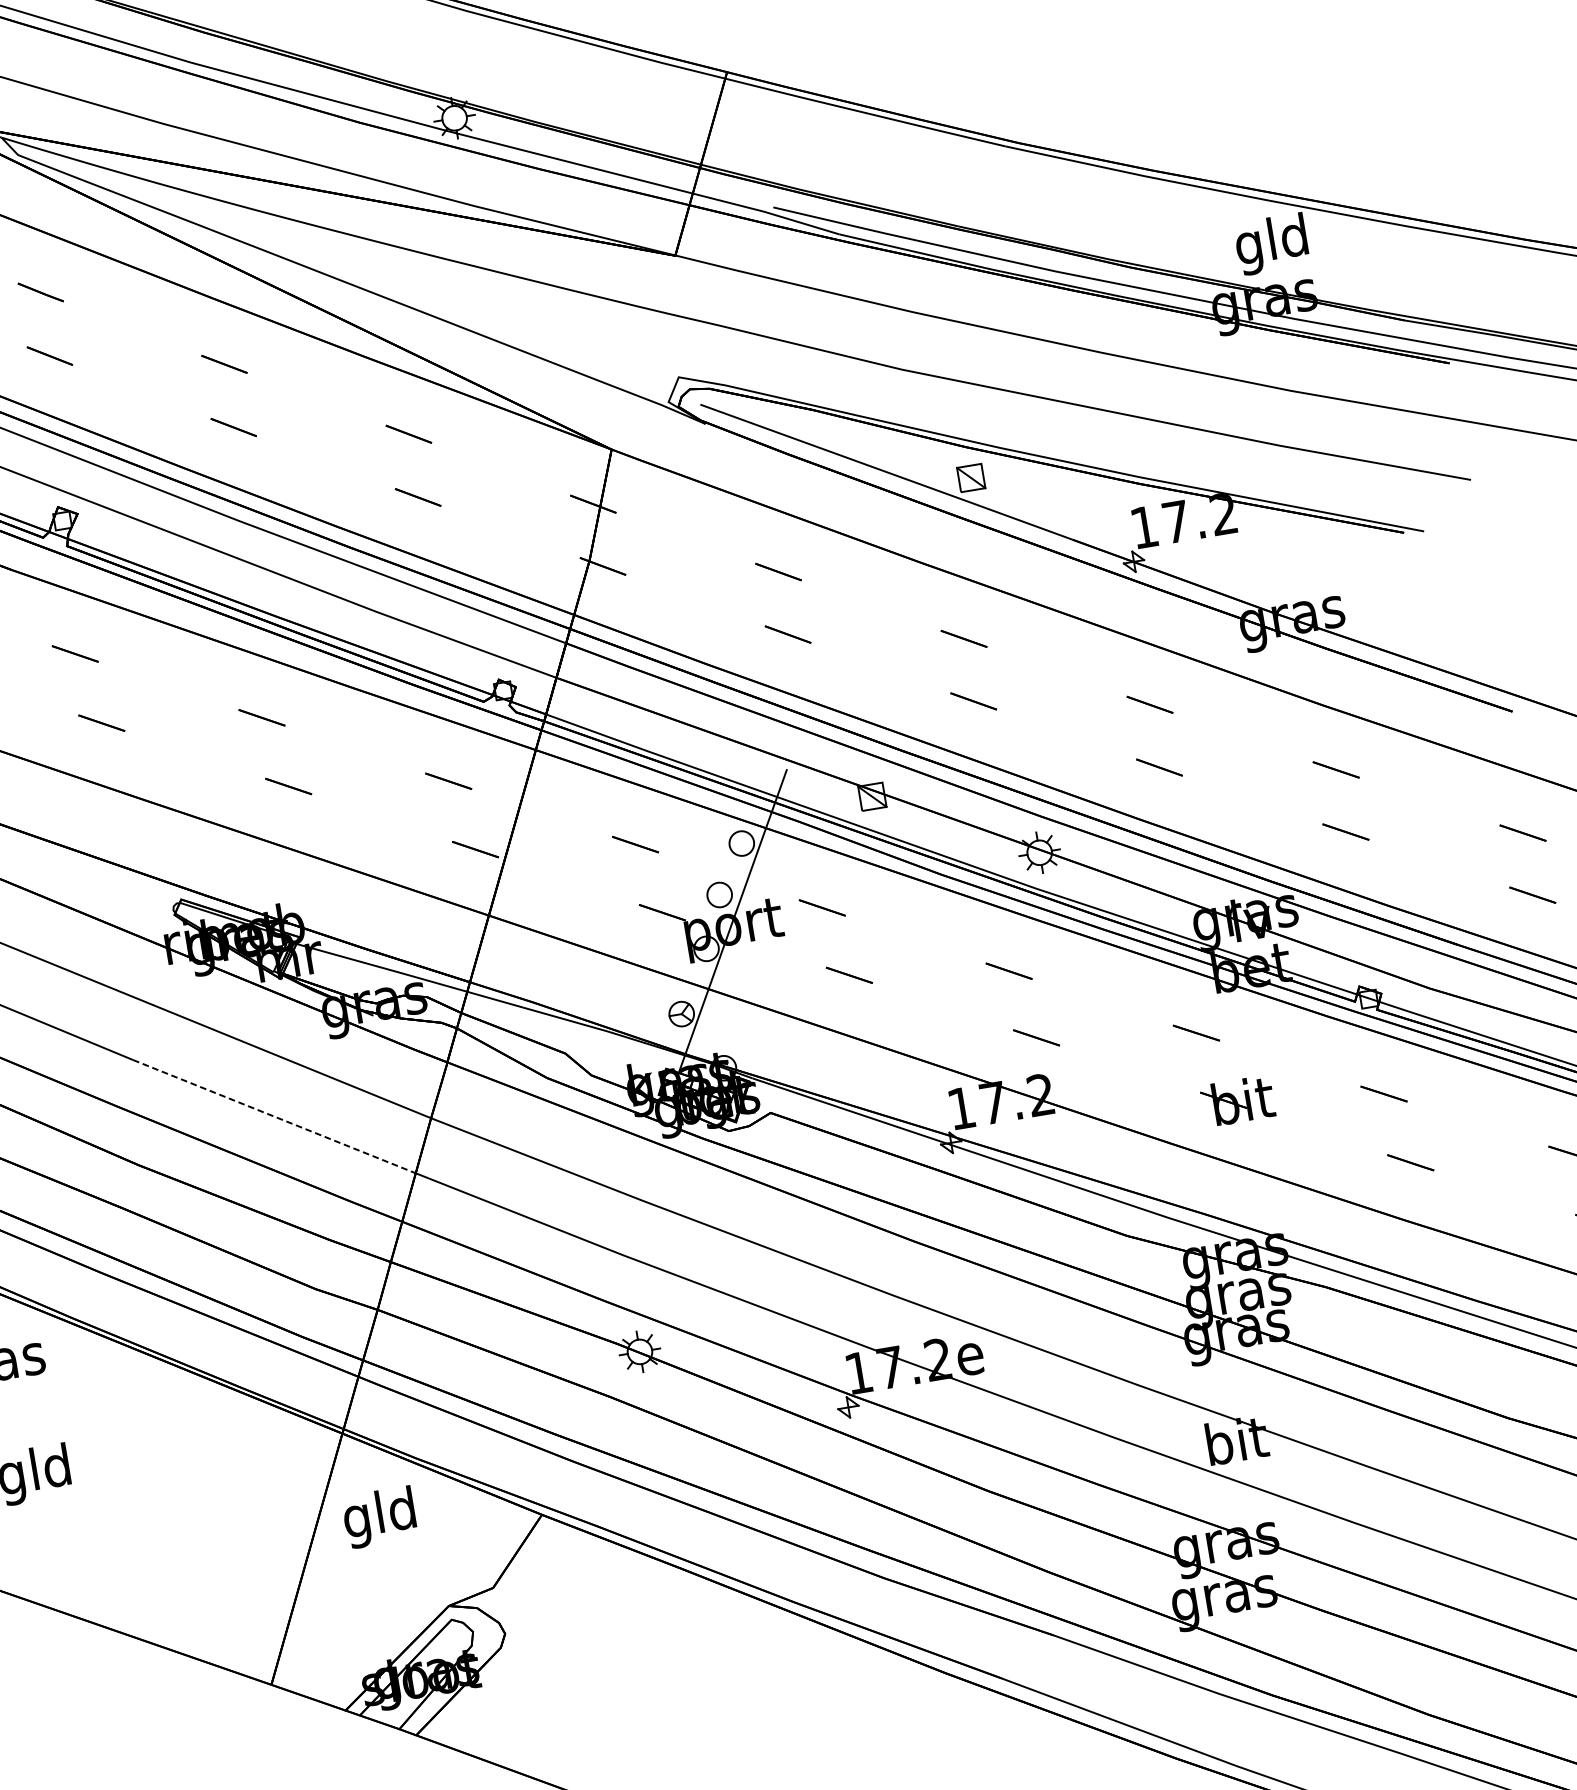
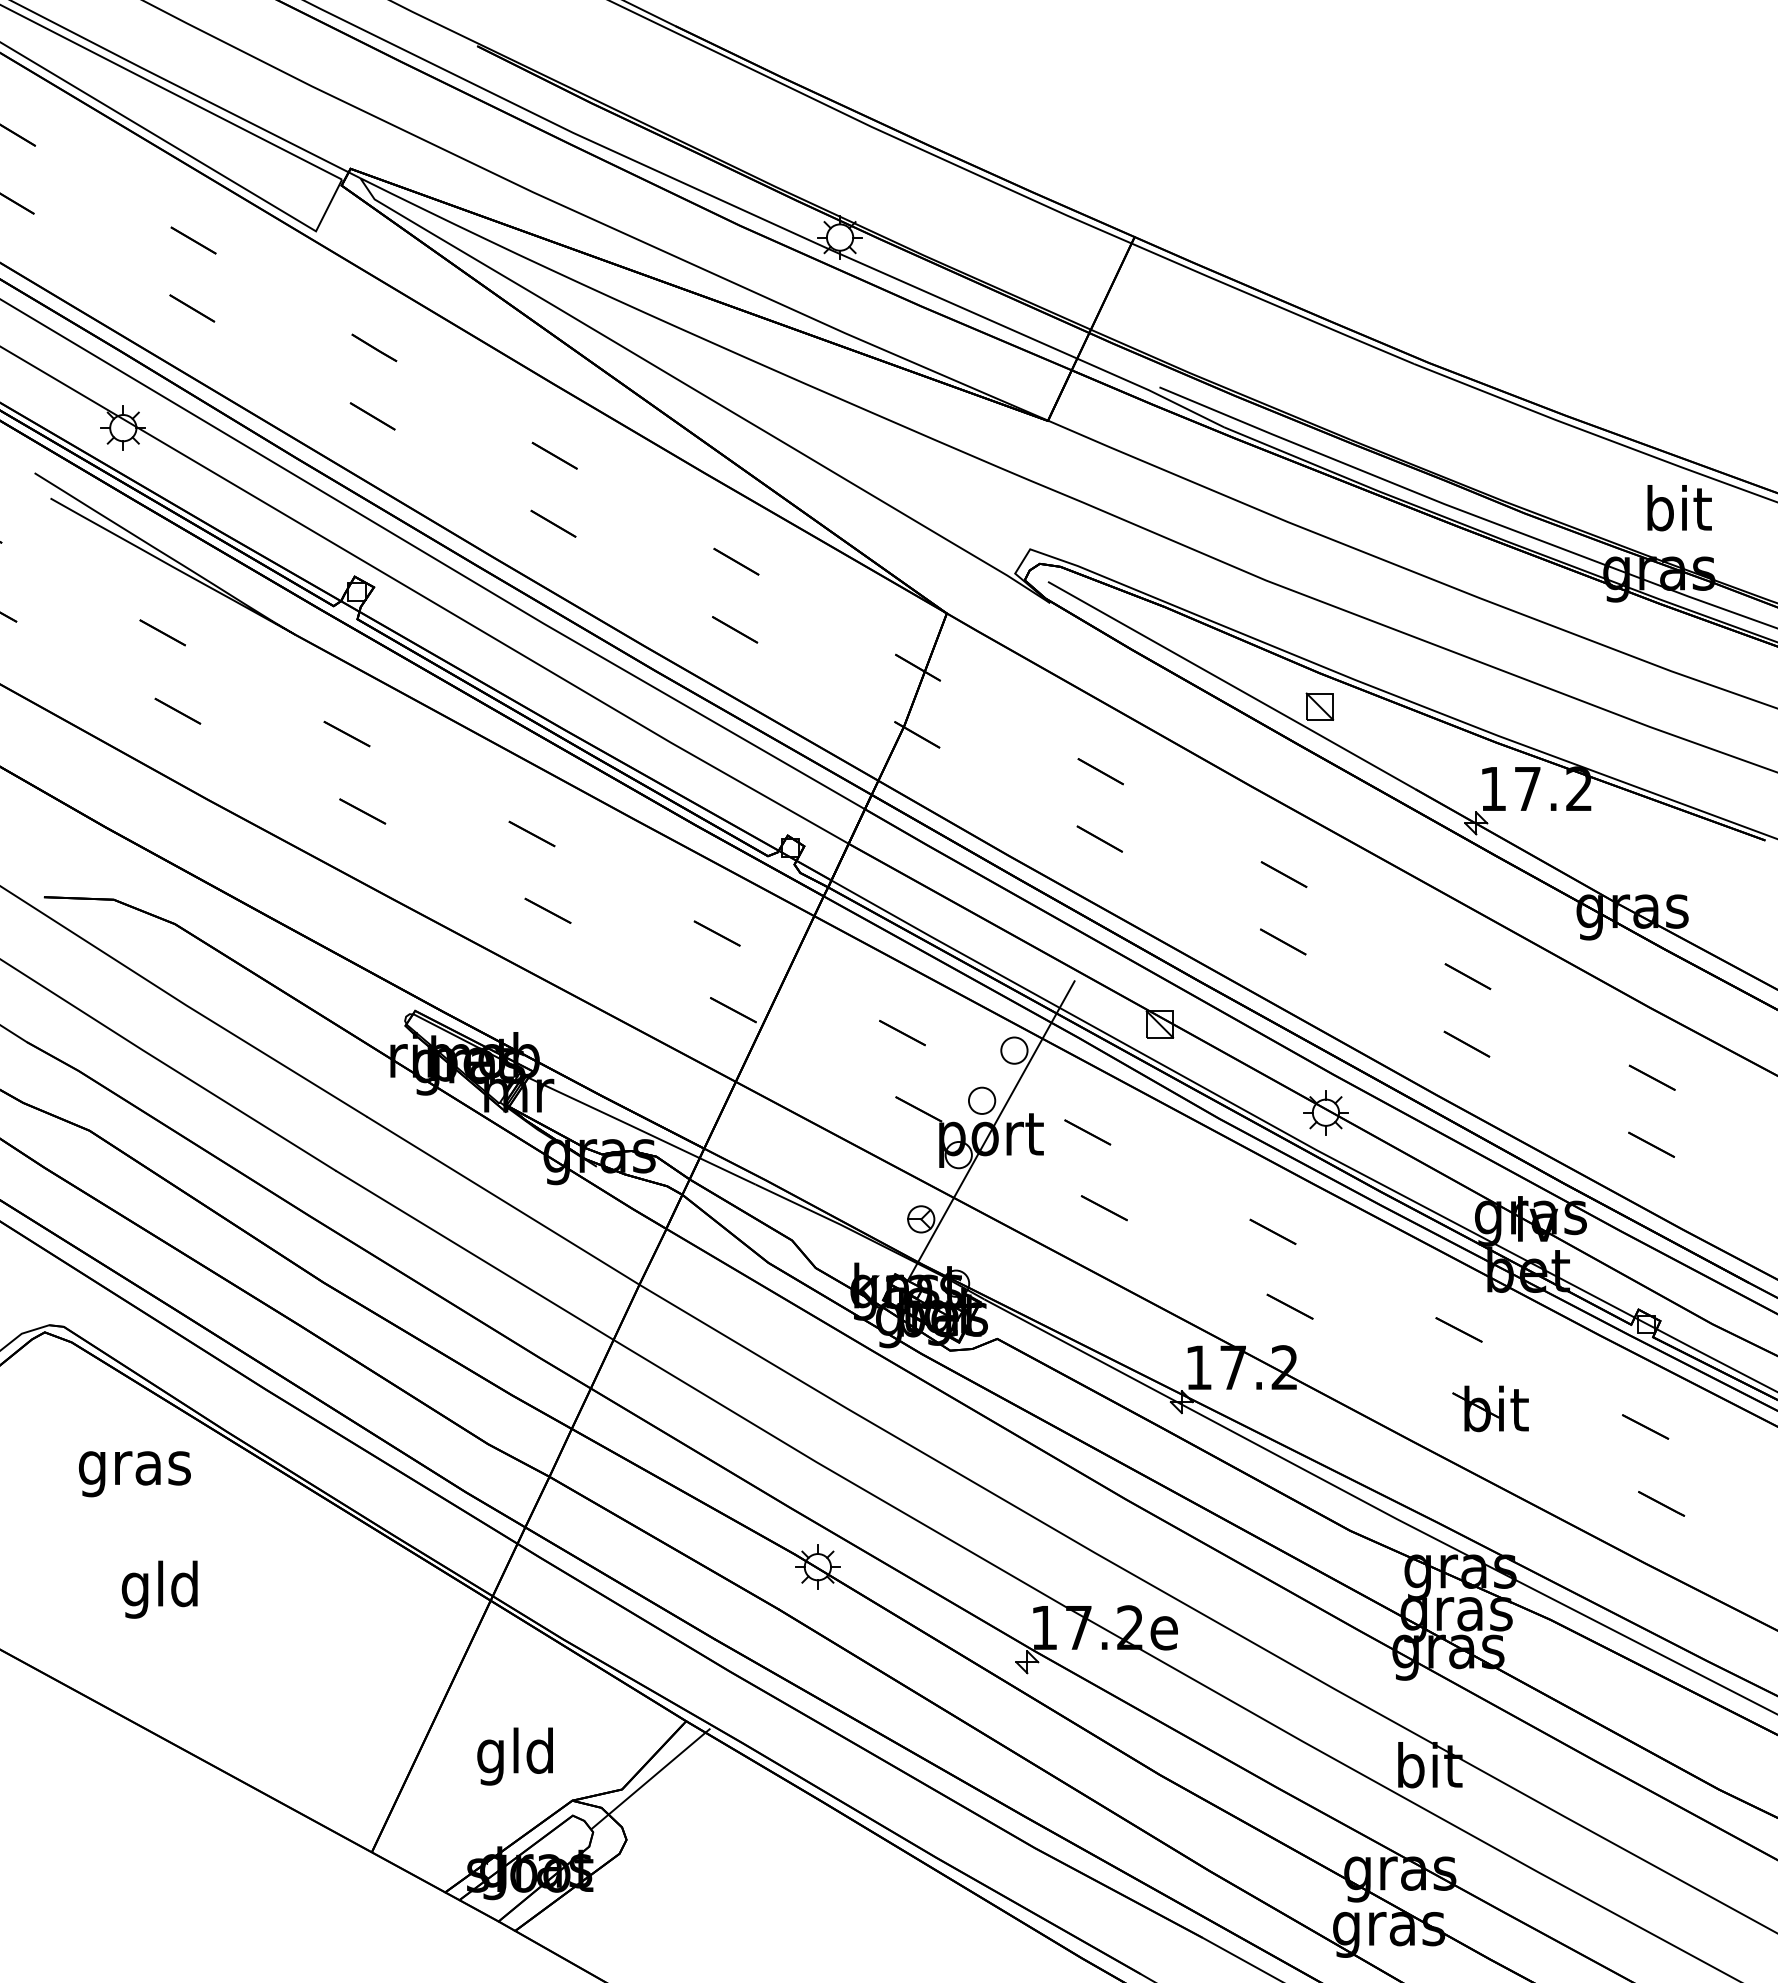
text: (1271, 244) -> (1676, 513), gld -> bit
line: (274, 1116) -> (475, 1255), dashed -> solid
text: (379, 1517) -> (514, 1756), moved
line: (517, 1573) -> (650, 1778), added

